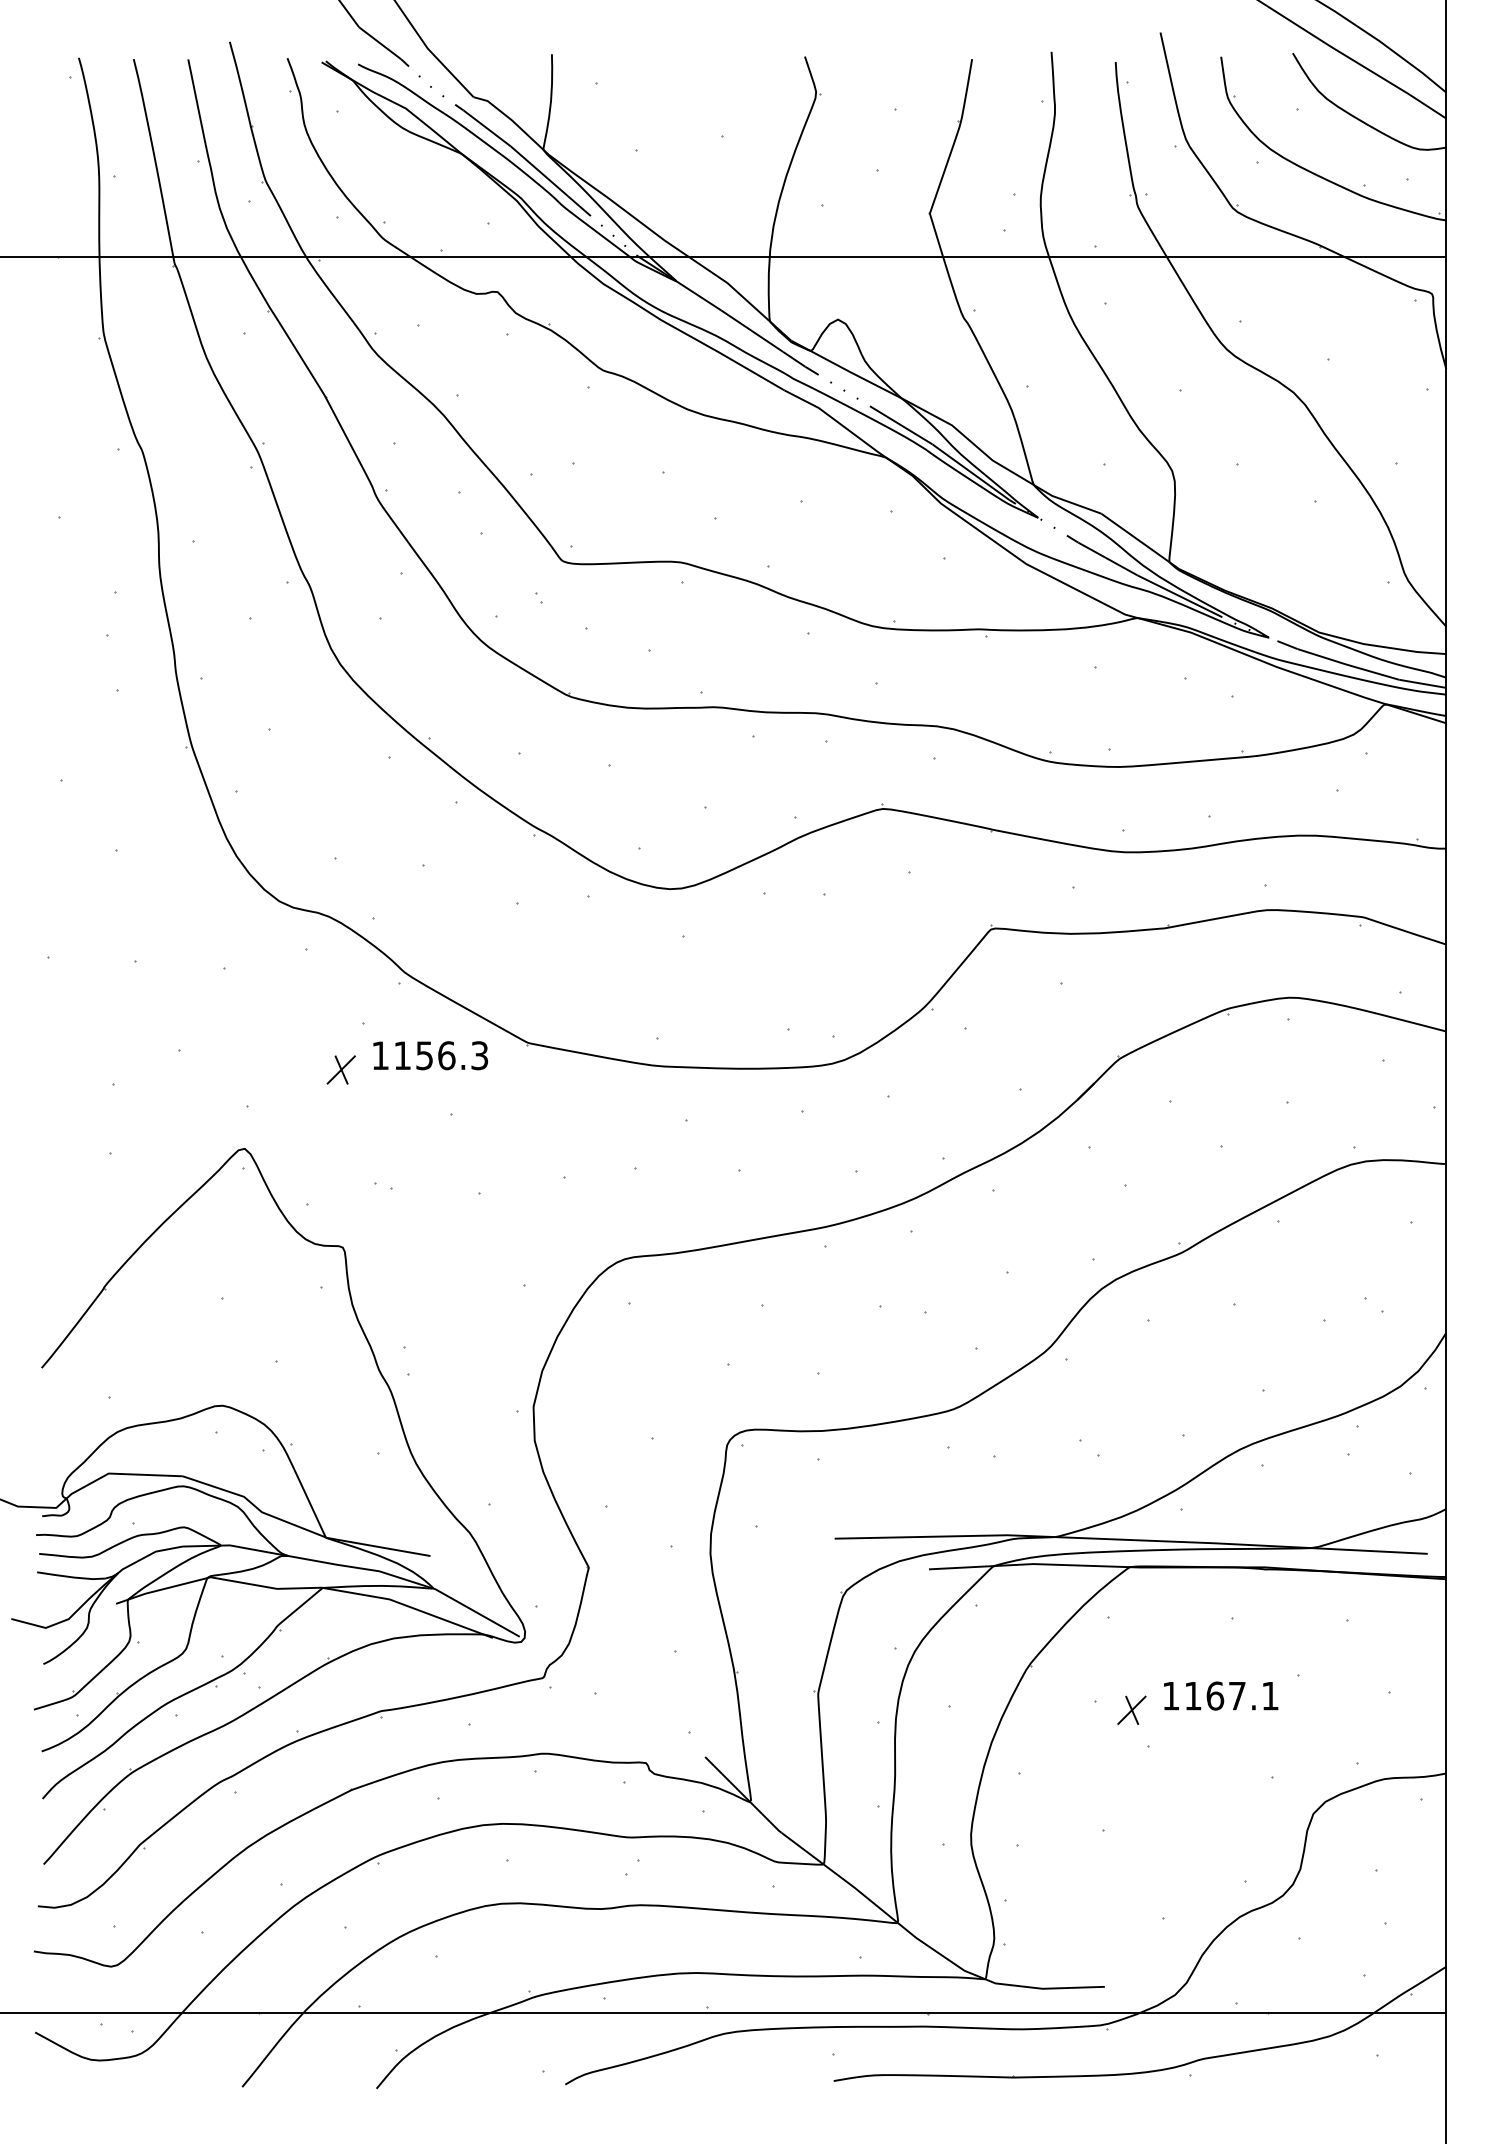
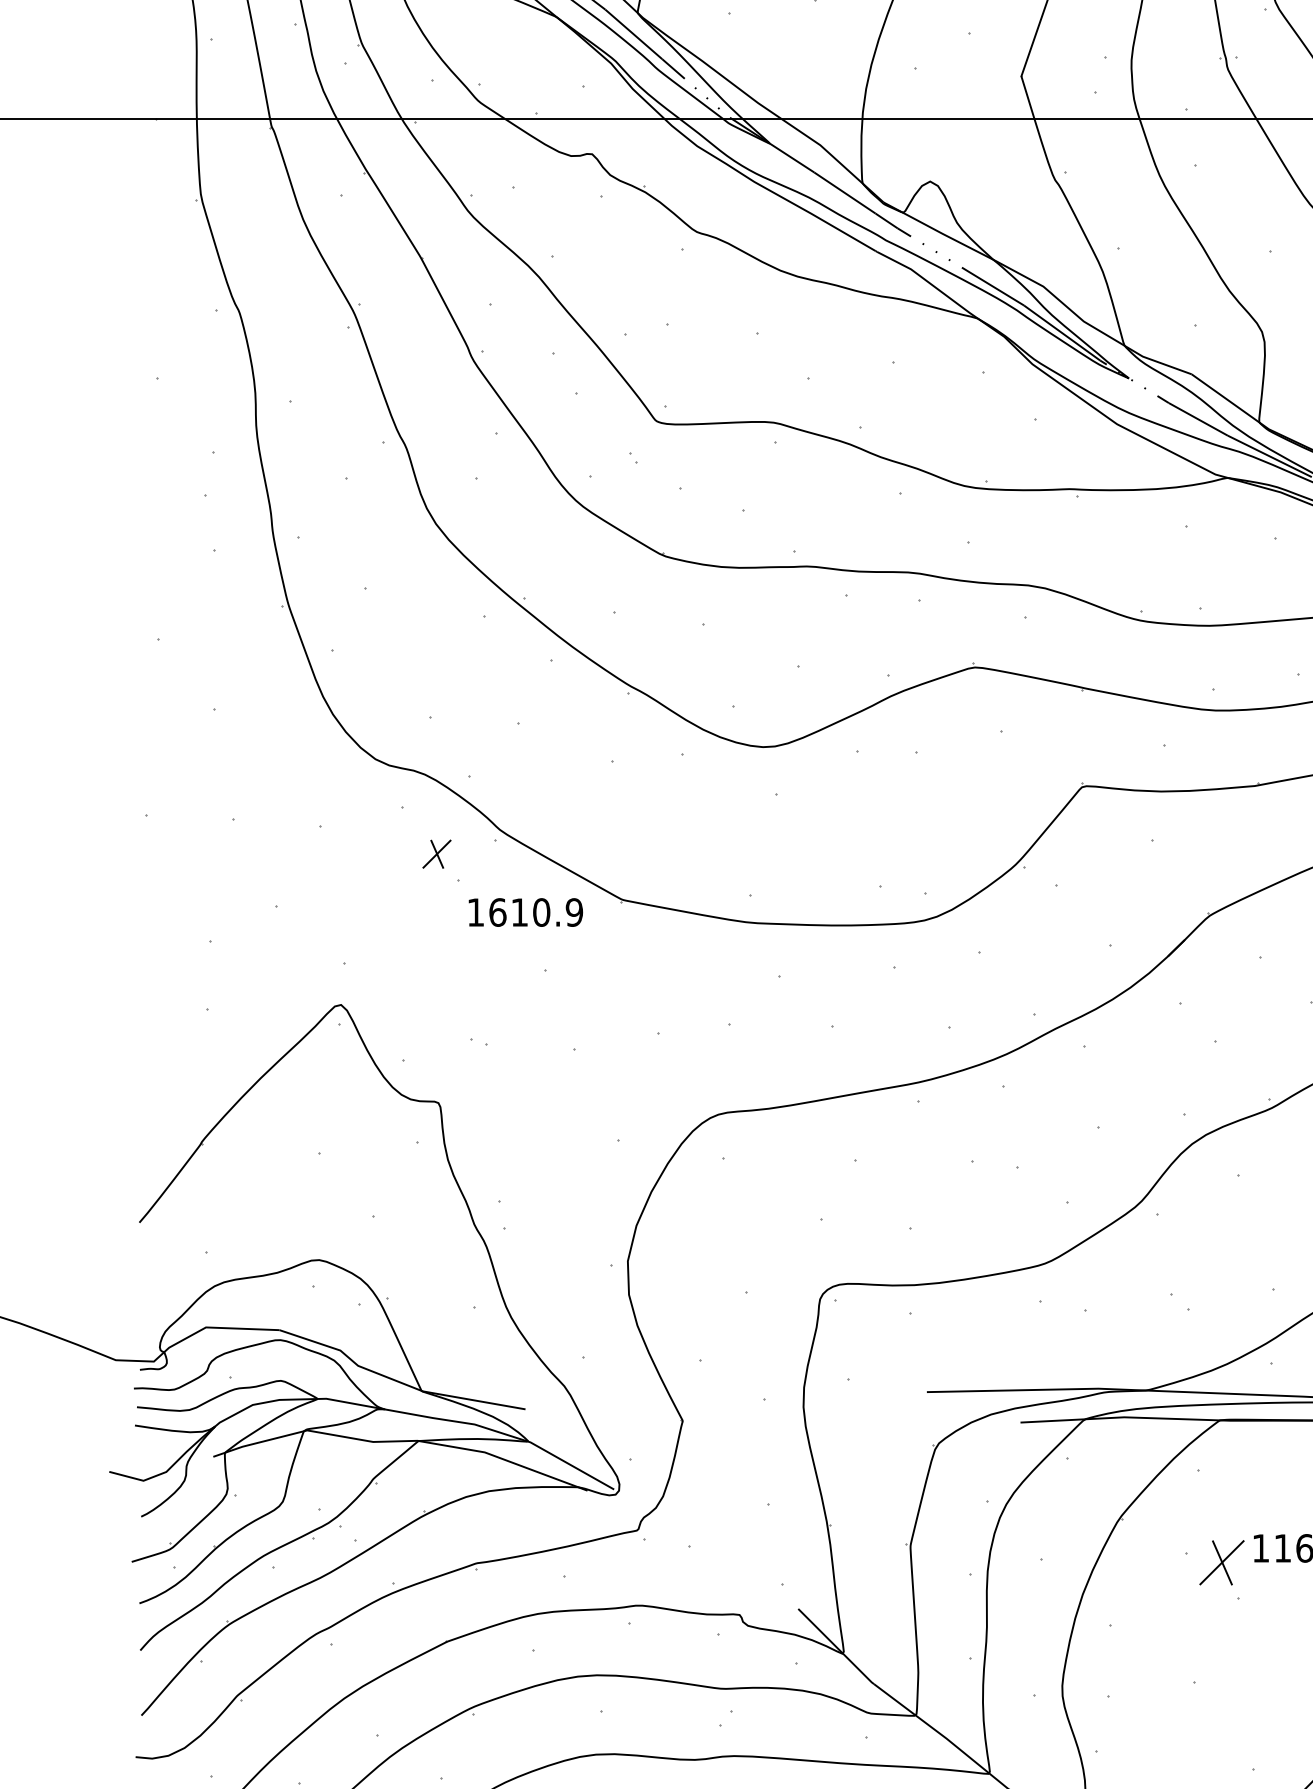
text: (441, 1055) -> (536, 912), 1156.3 -> 1610.9
part: (340, 1069) -> (436, 853), moved
part: (1131, 1709) -> (1221, 1561), size x1.6

